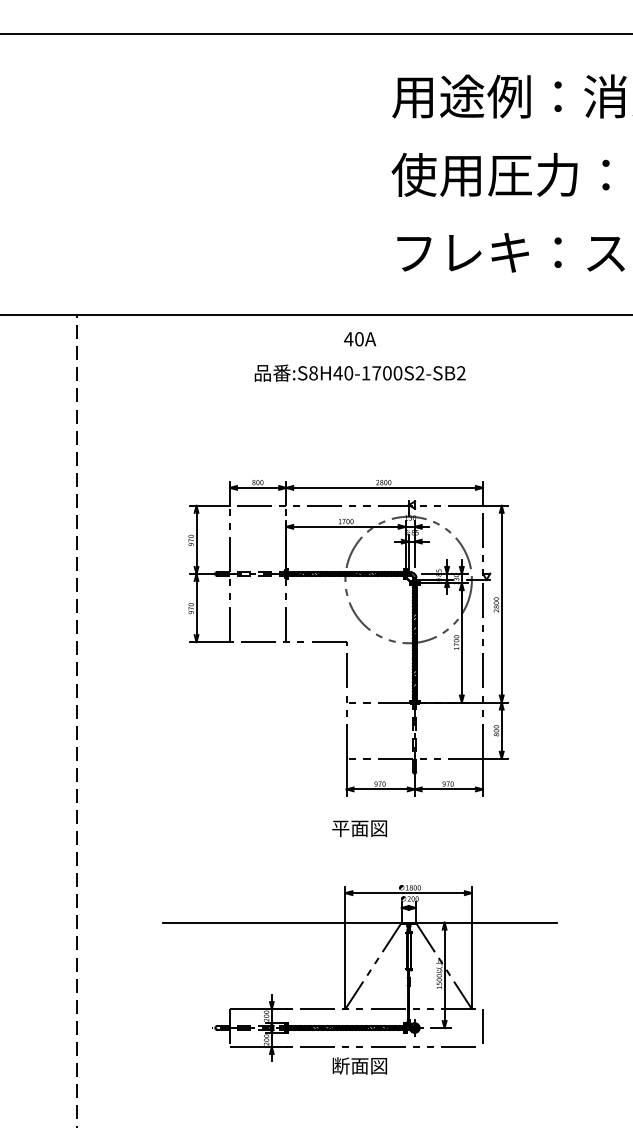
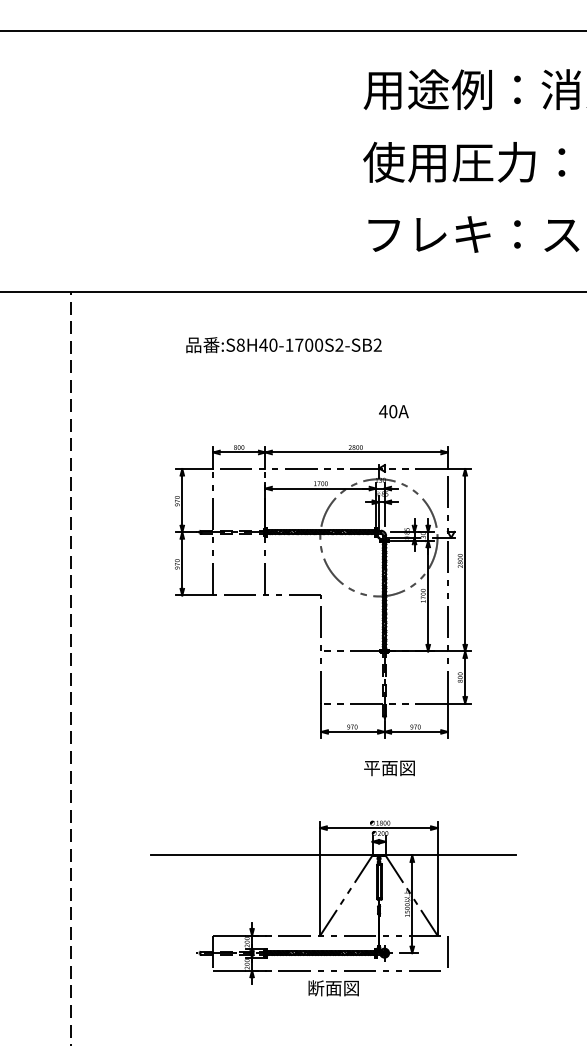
text: (359, 339) -> (393, 411), moved
text: (359, 373) -> (283, 345), moved
text: (359, 828) -> (389, 768), moved

